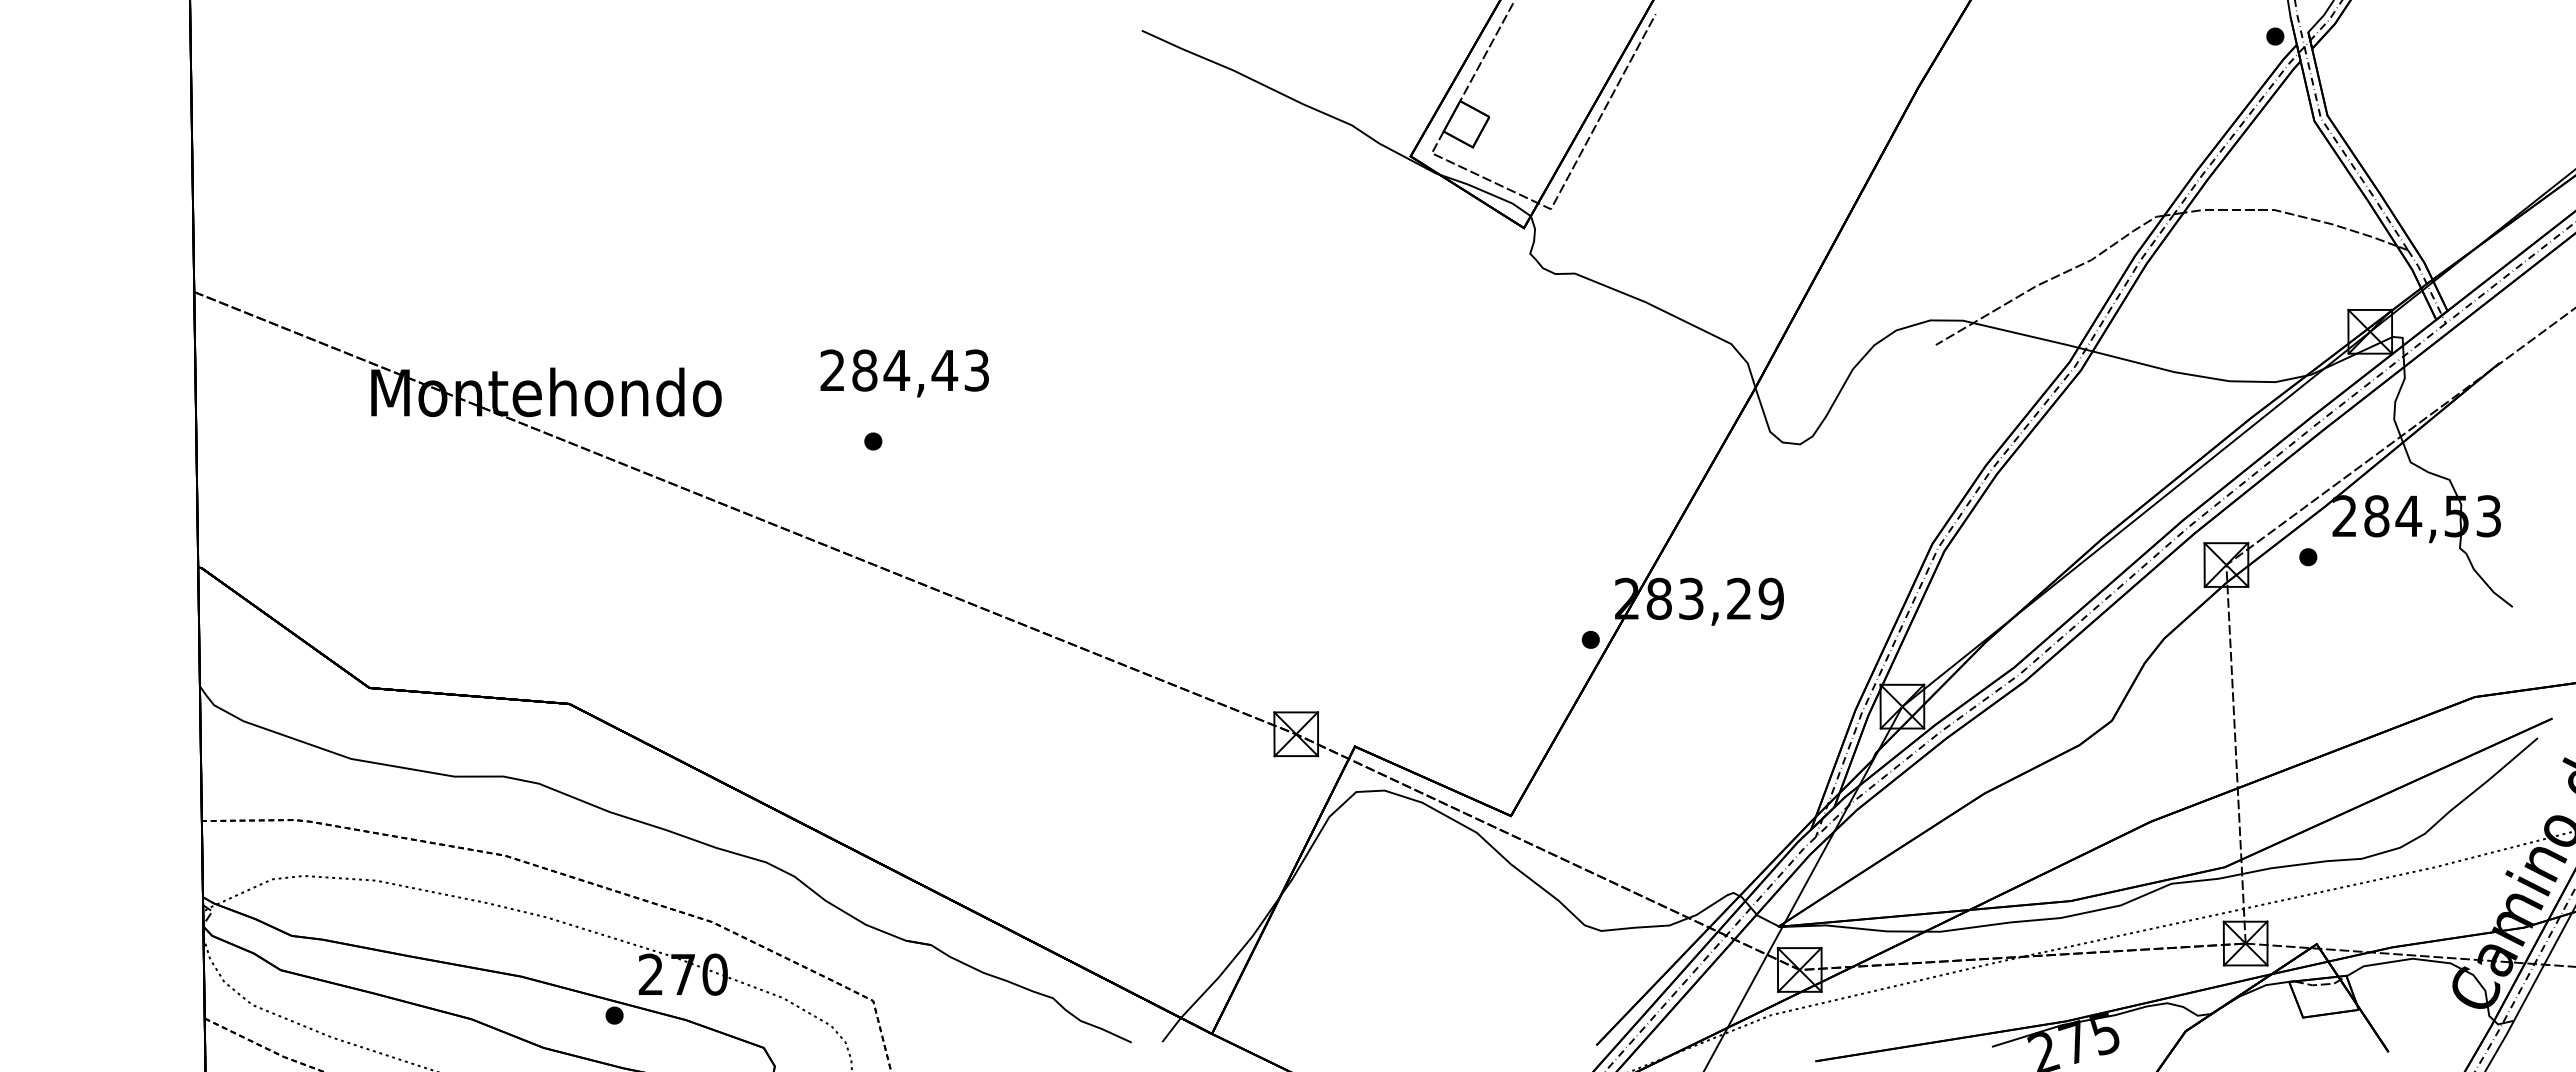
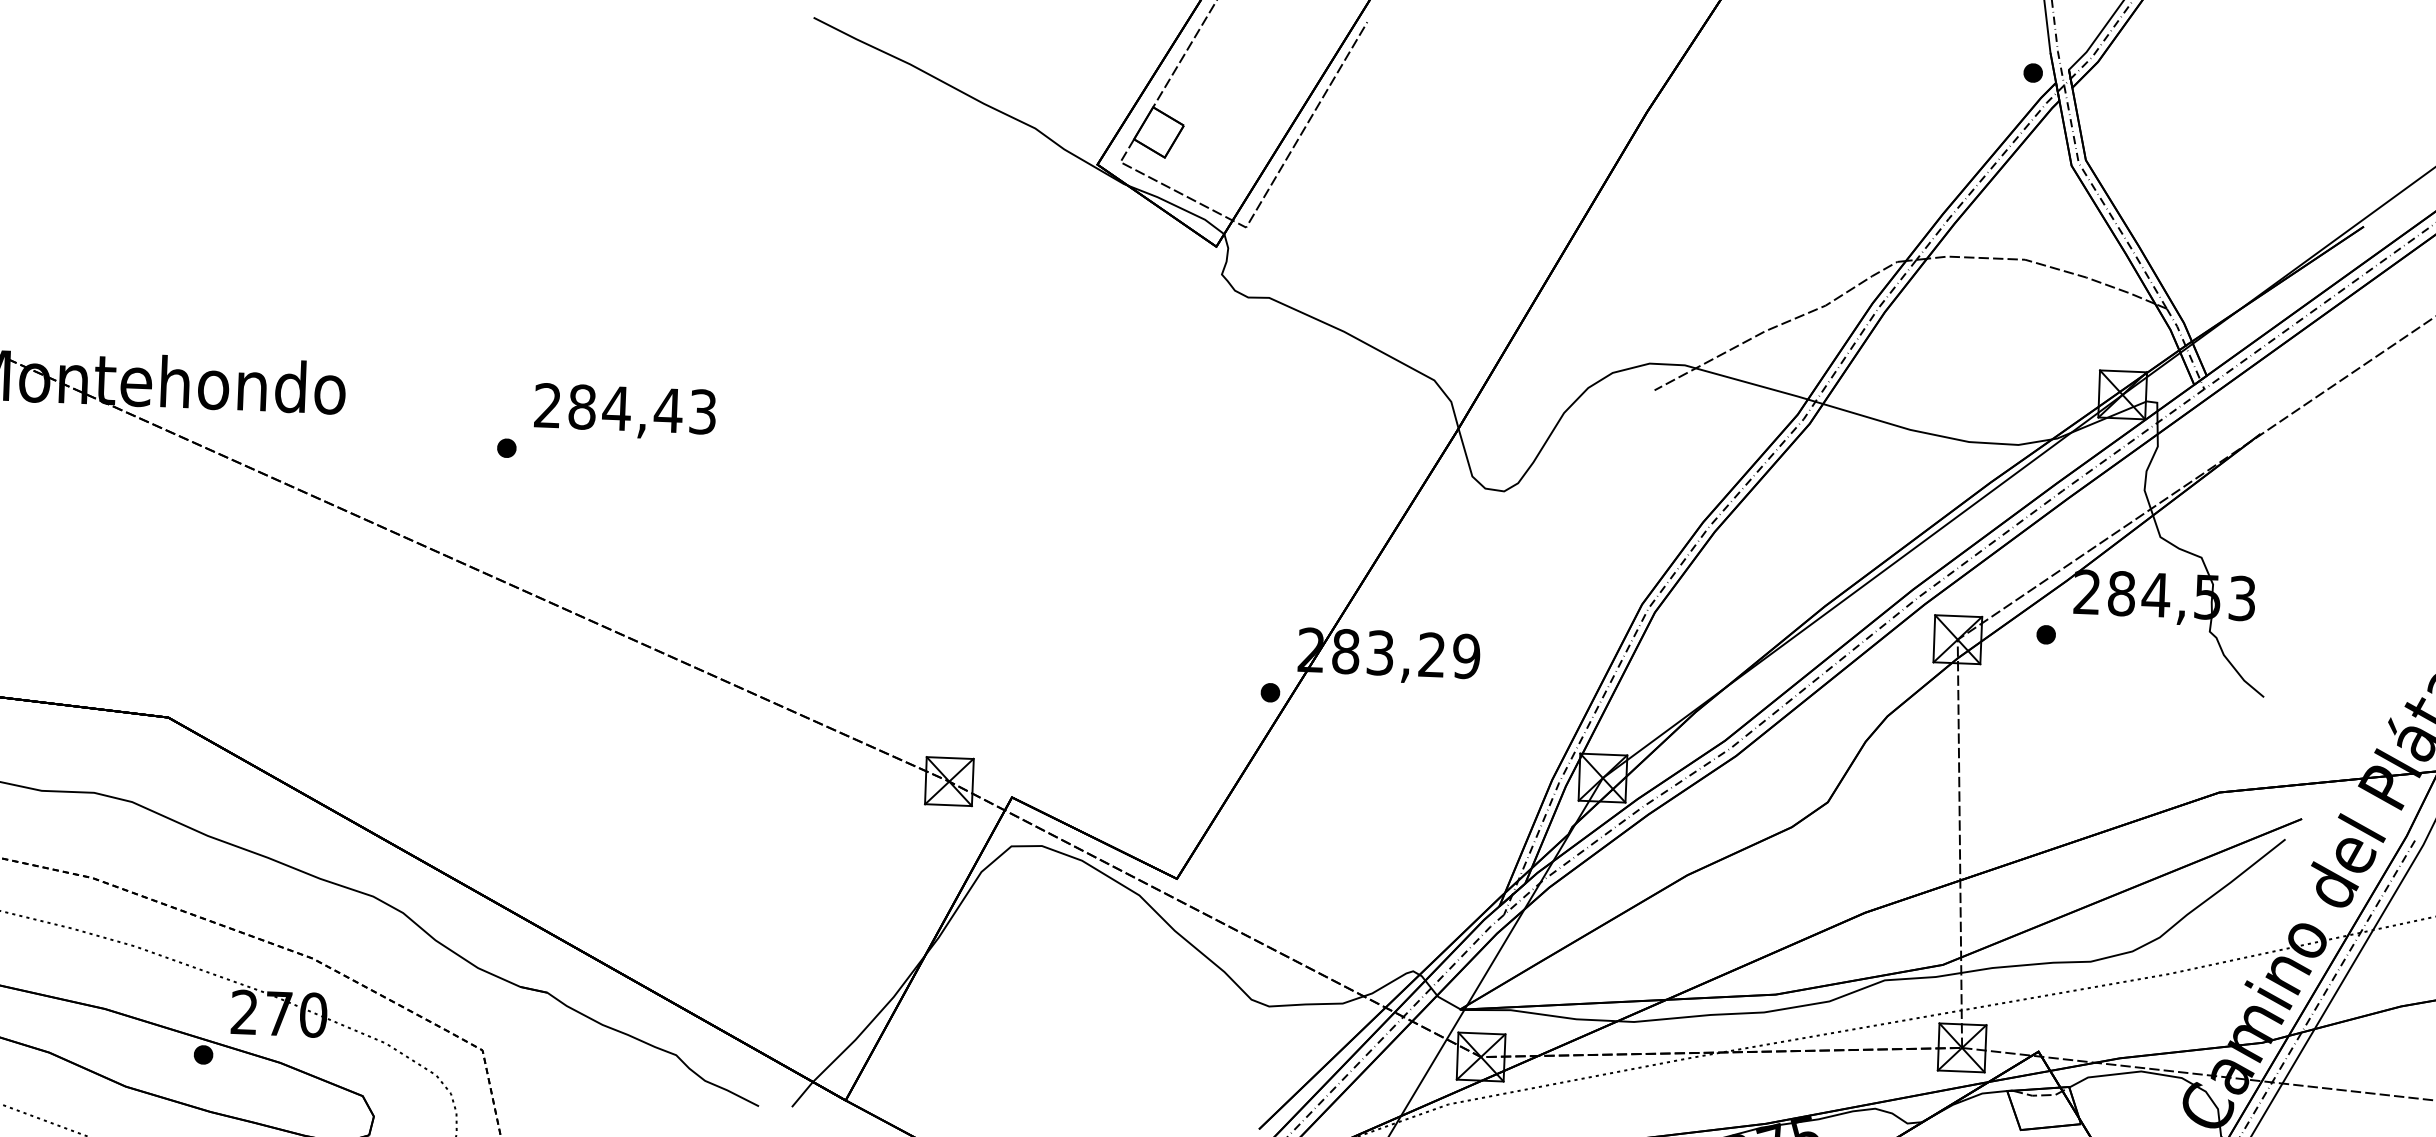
text: (904, 373) -> (624, 412), moved

